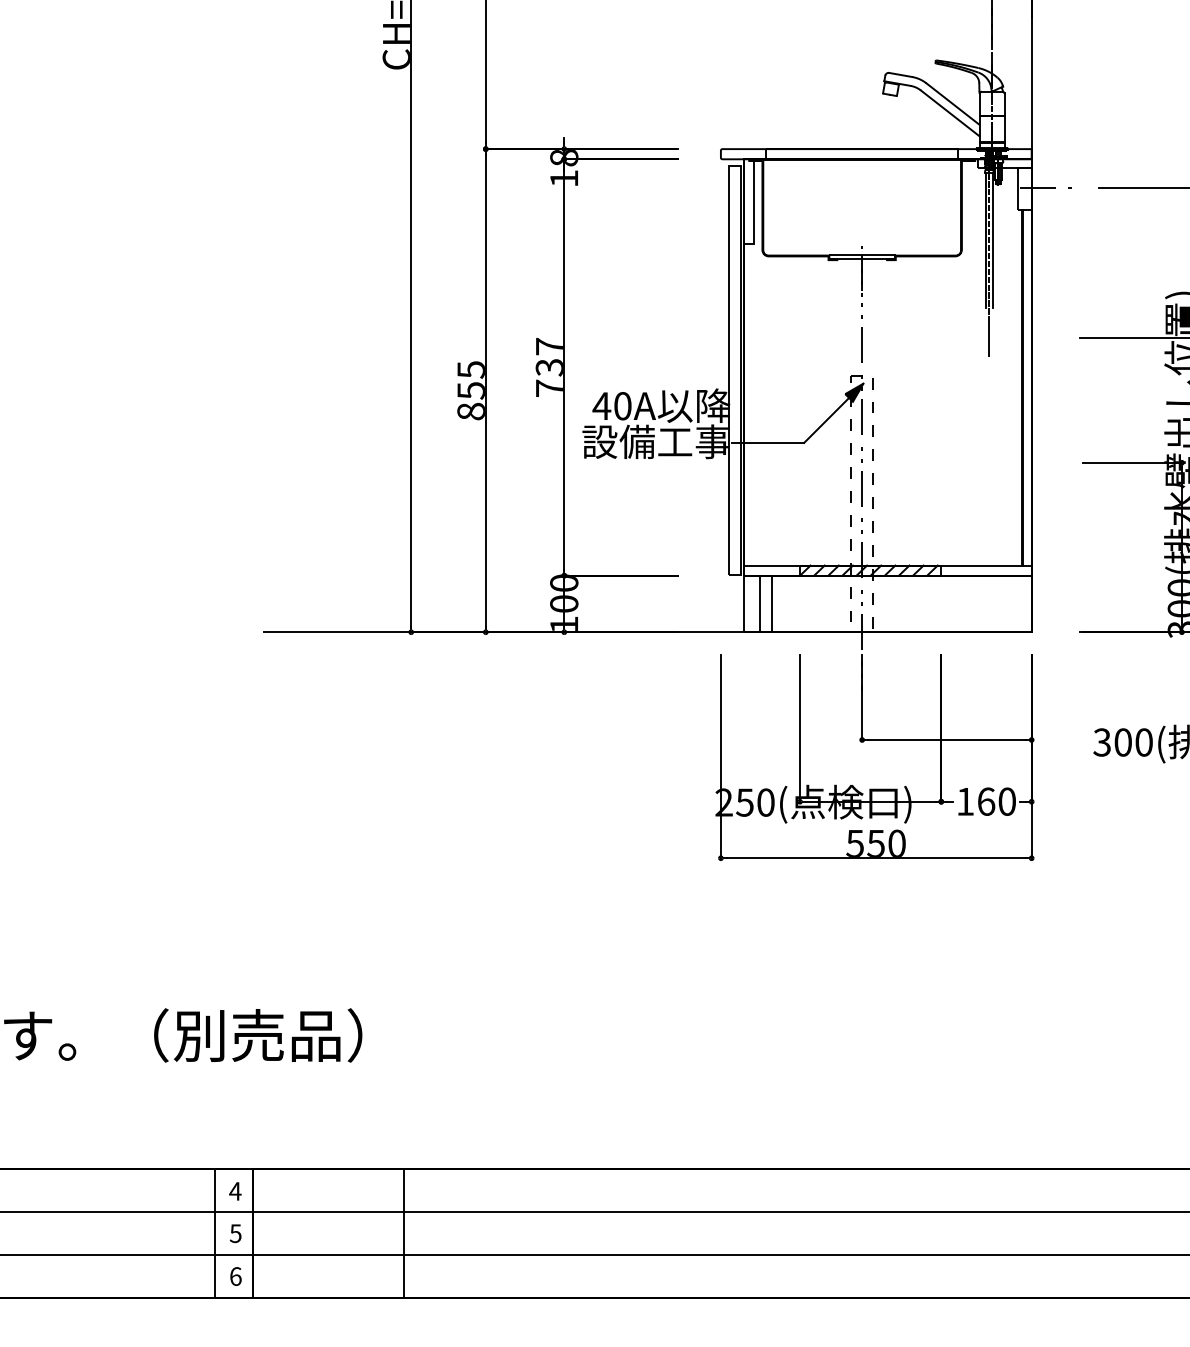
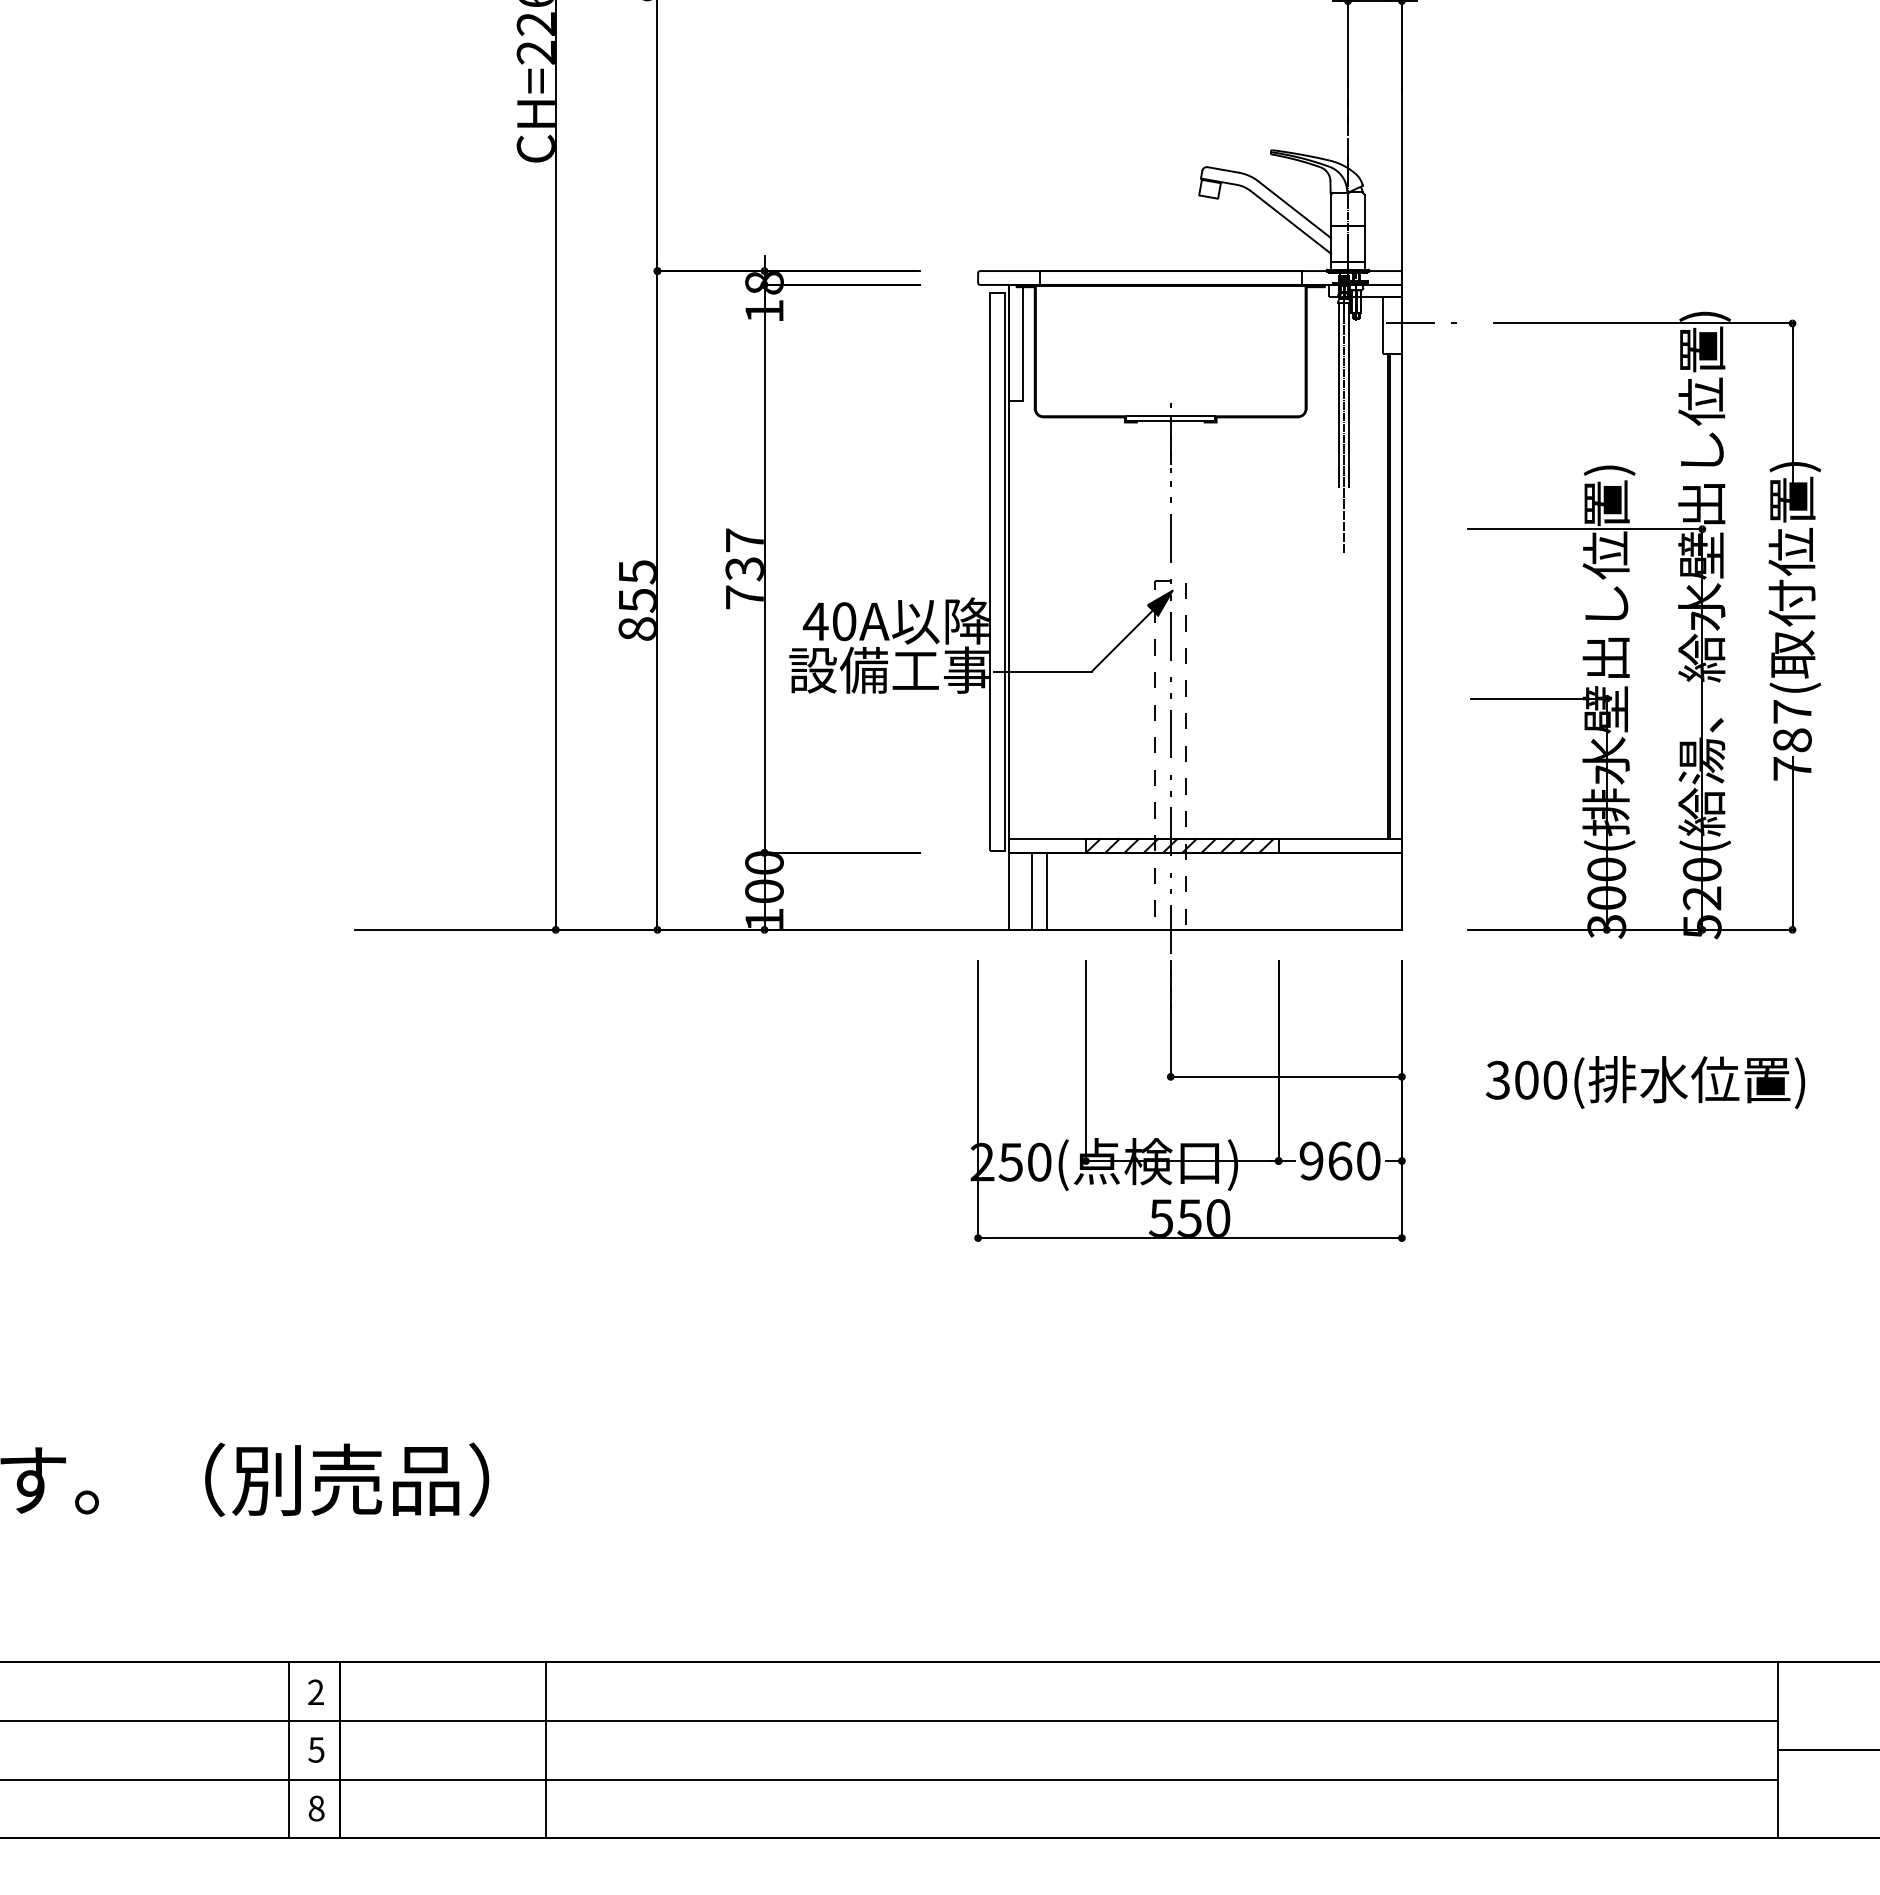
text: (965, 801) -> (1311, 1160), 160 -> 960
text: (235, 1190) -> (315, 1691), 4 -> 2
text: (235, 1276) -> (316, 1808), 6 -> 8

